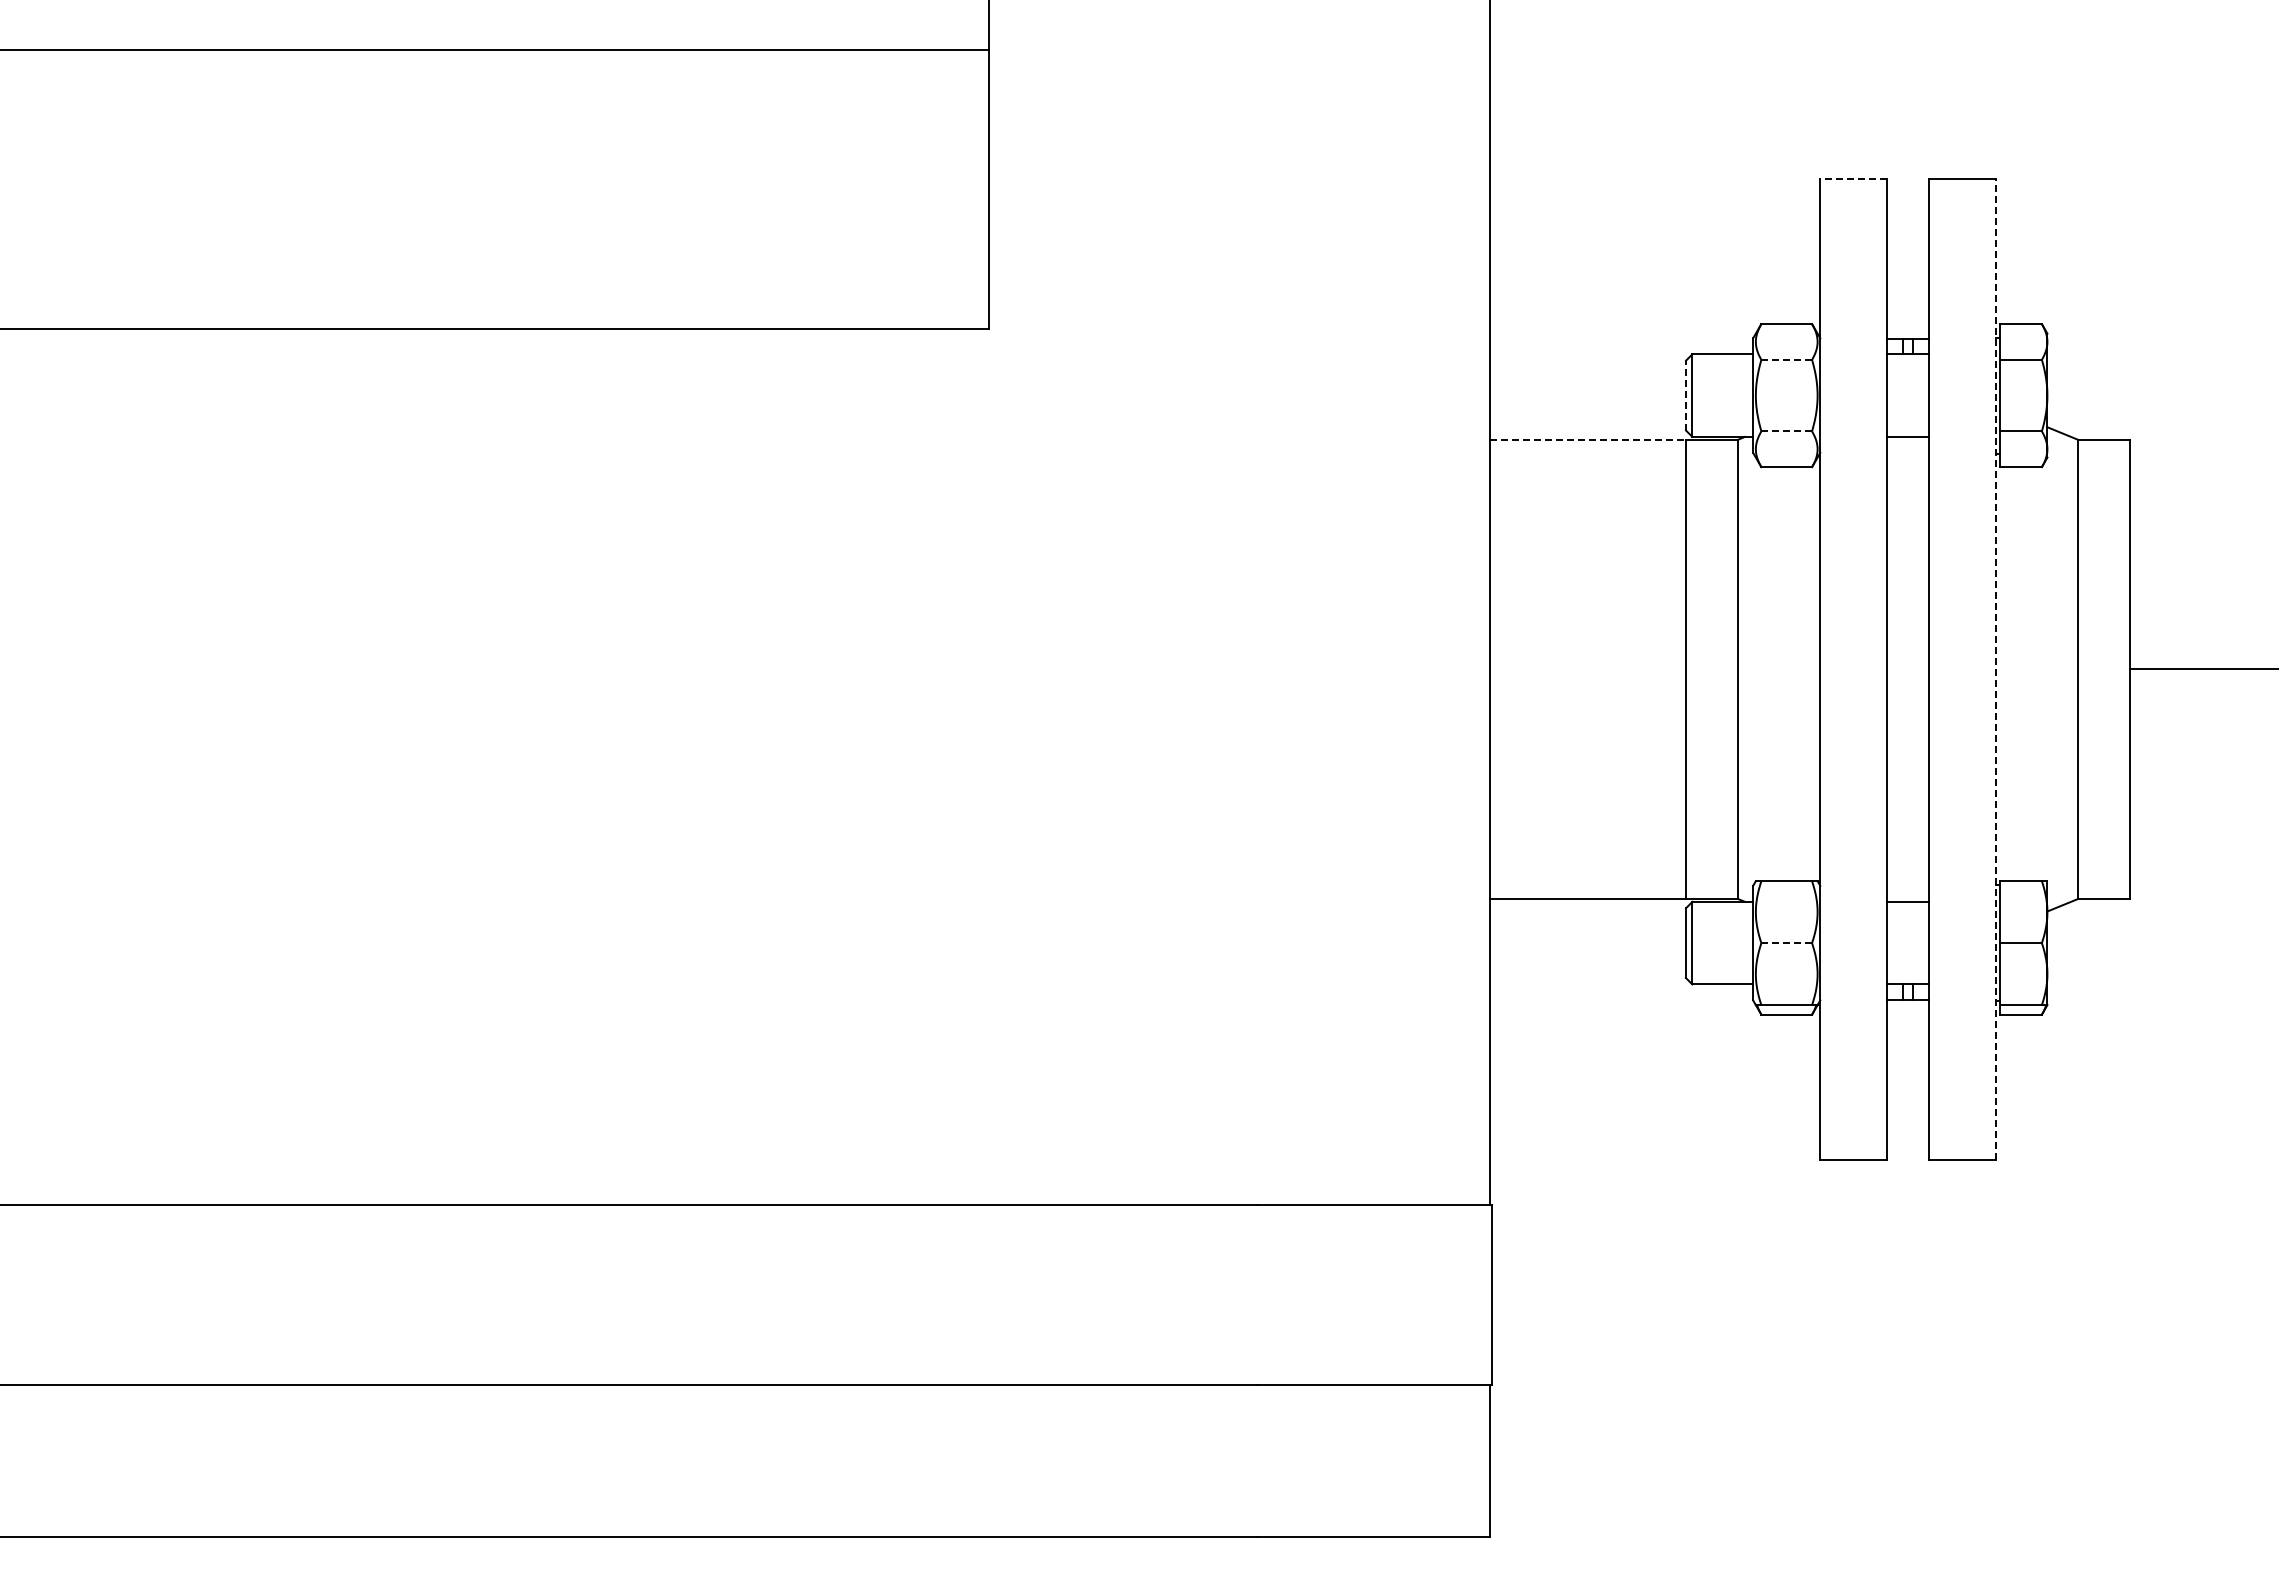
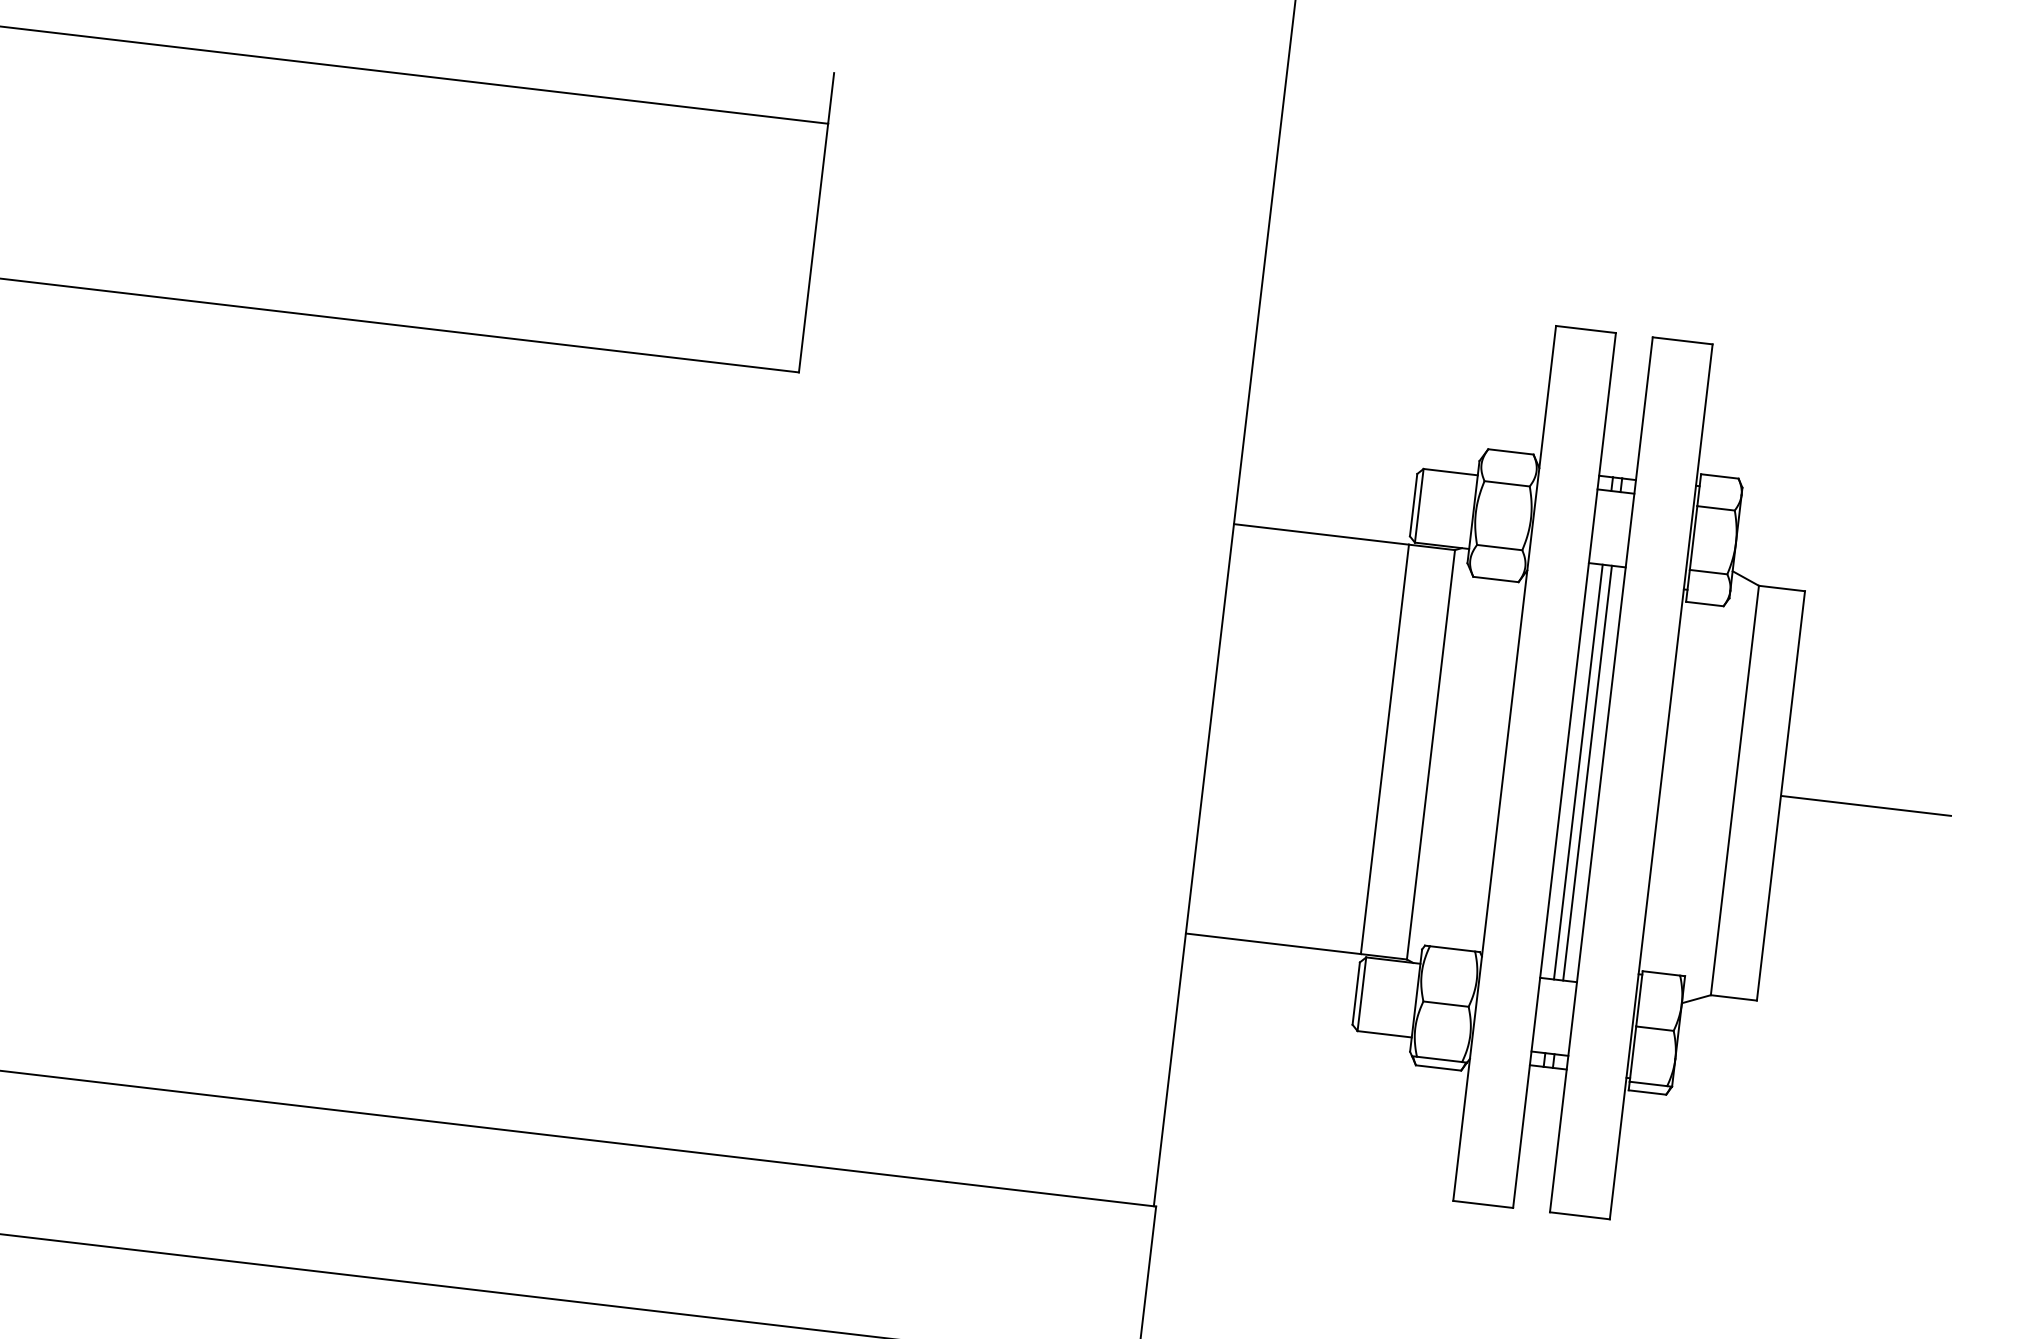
line: (1853, 179) -> (1585, 329), dashed -> solid
line: (1787, 359) -> (1507, 483), dashed -> solid
line: (1686, 395) -> (1414, 505), dashed -> solid
line: (1787, 431) -> (1500, 547), dashed -> solid
line: (1588, 439) -> (1321, 534), dashed -> solid
line: (1902, 668) -> (1578, 771), added
line: (1913, 668) -> (1587, 772), added
line: (1995, 668) -> (1661, 781), dashed -> solid
line: (1787, 943) -> (1446, 1004), dashed -> solid

